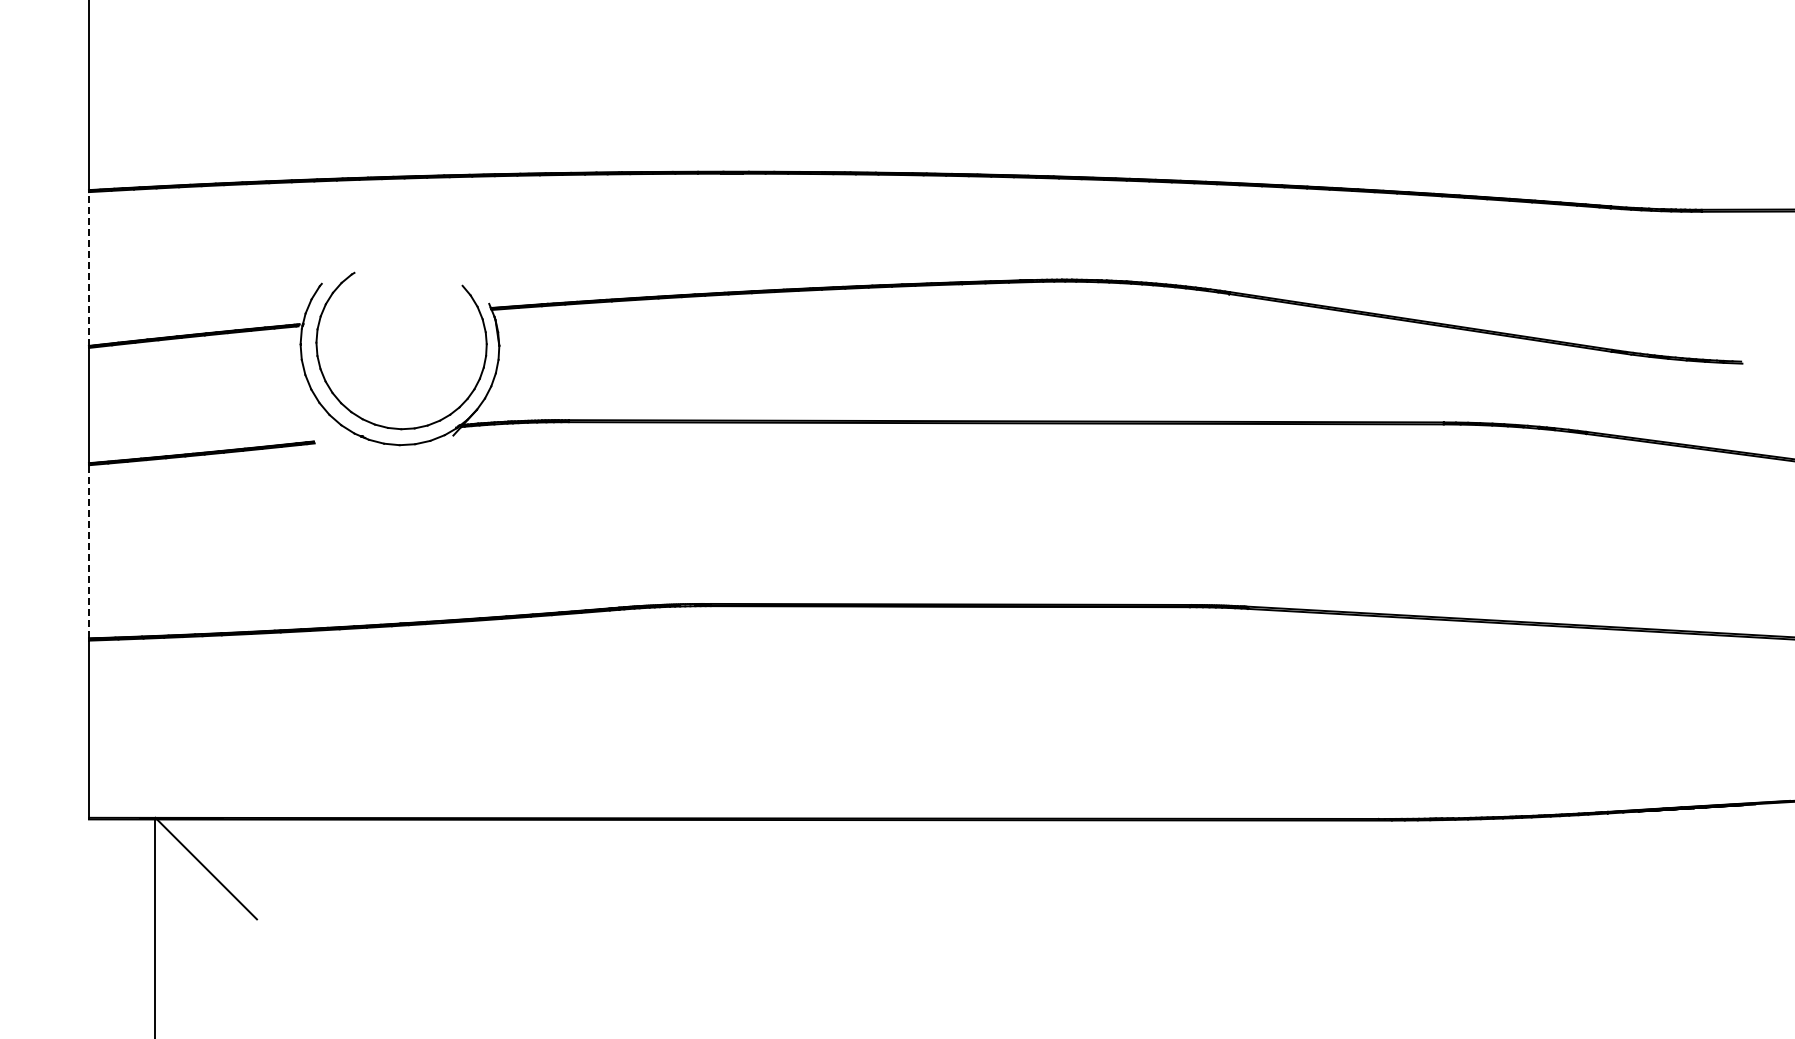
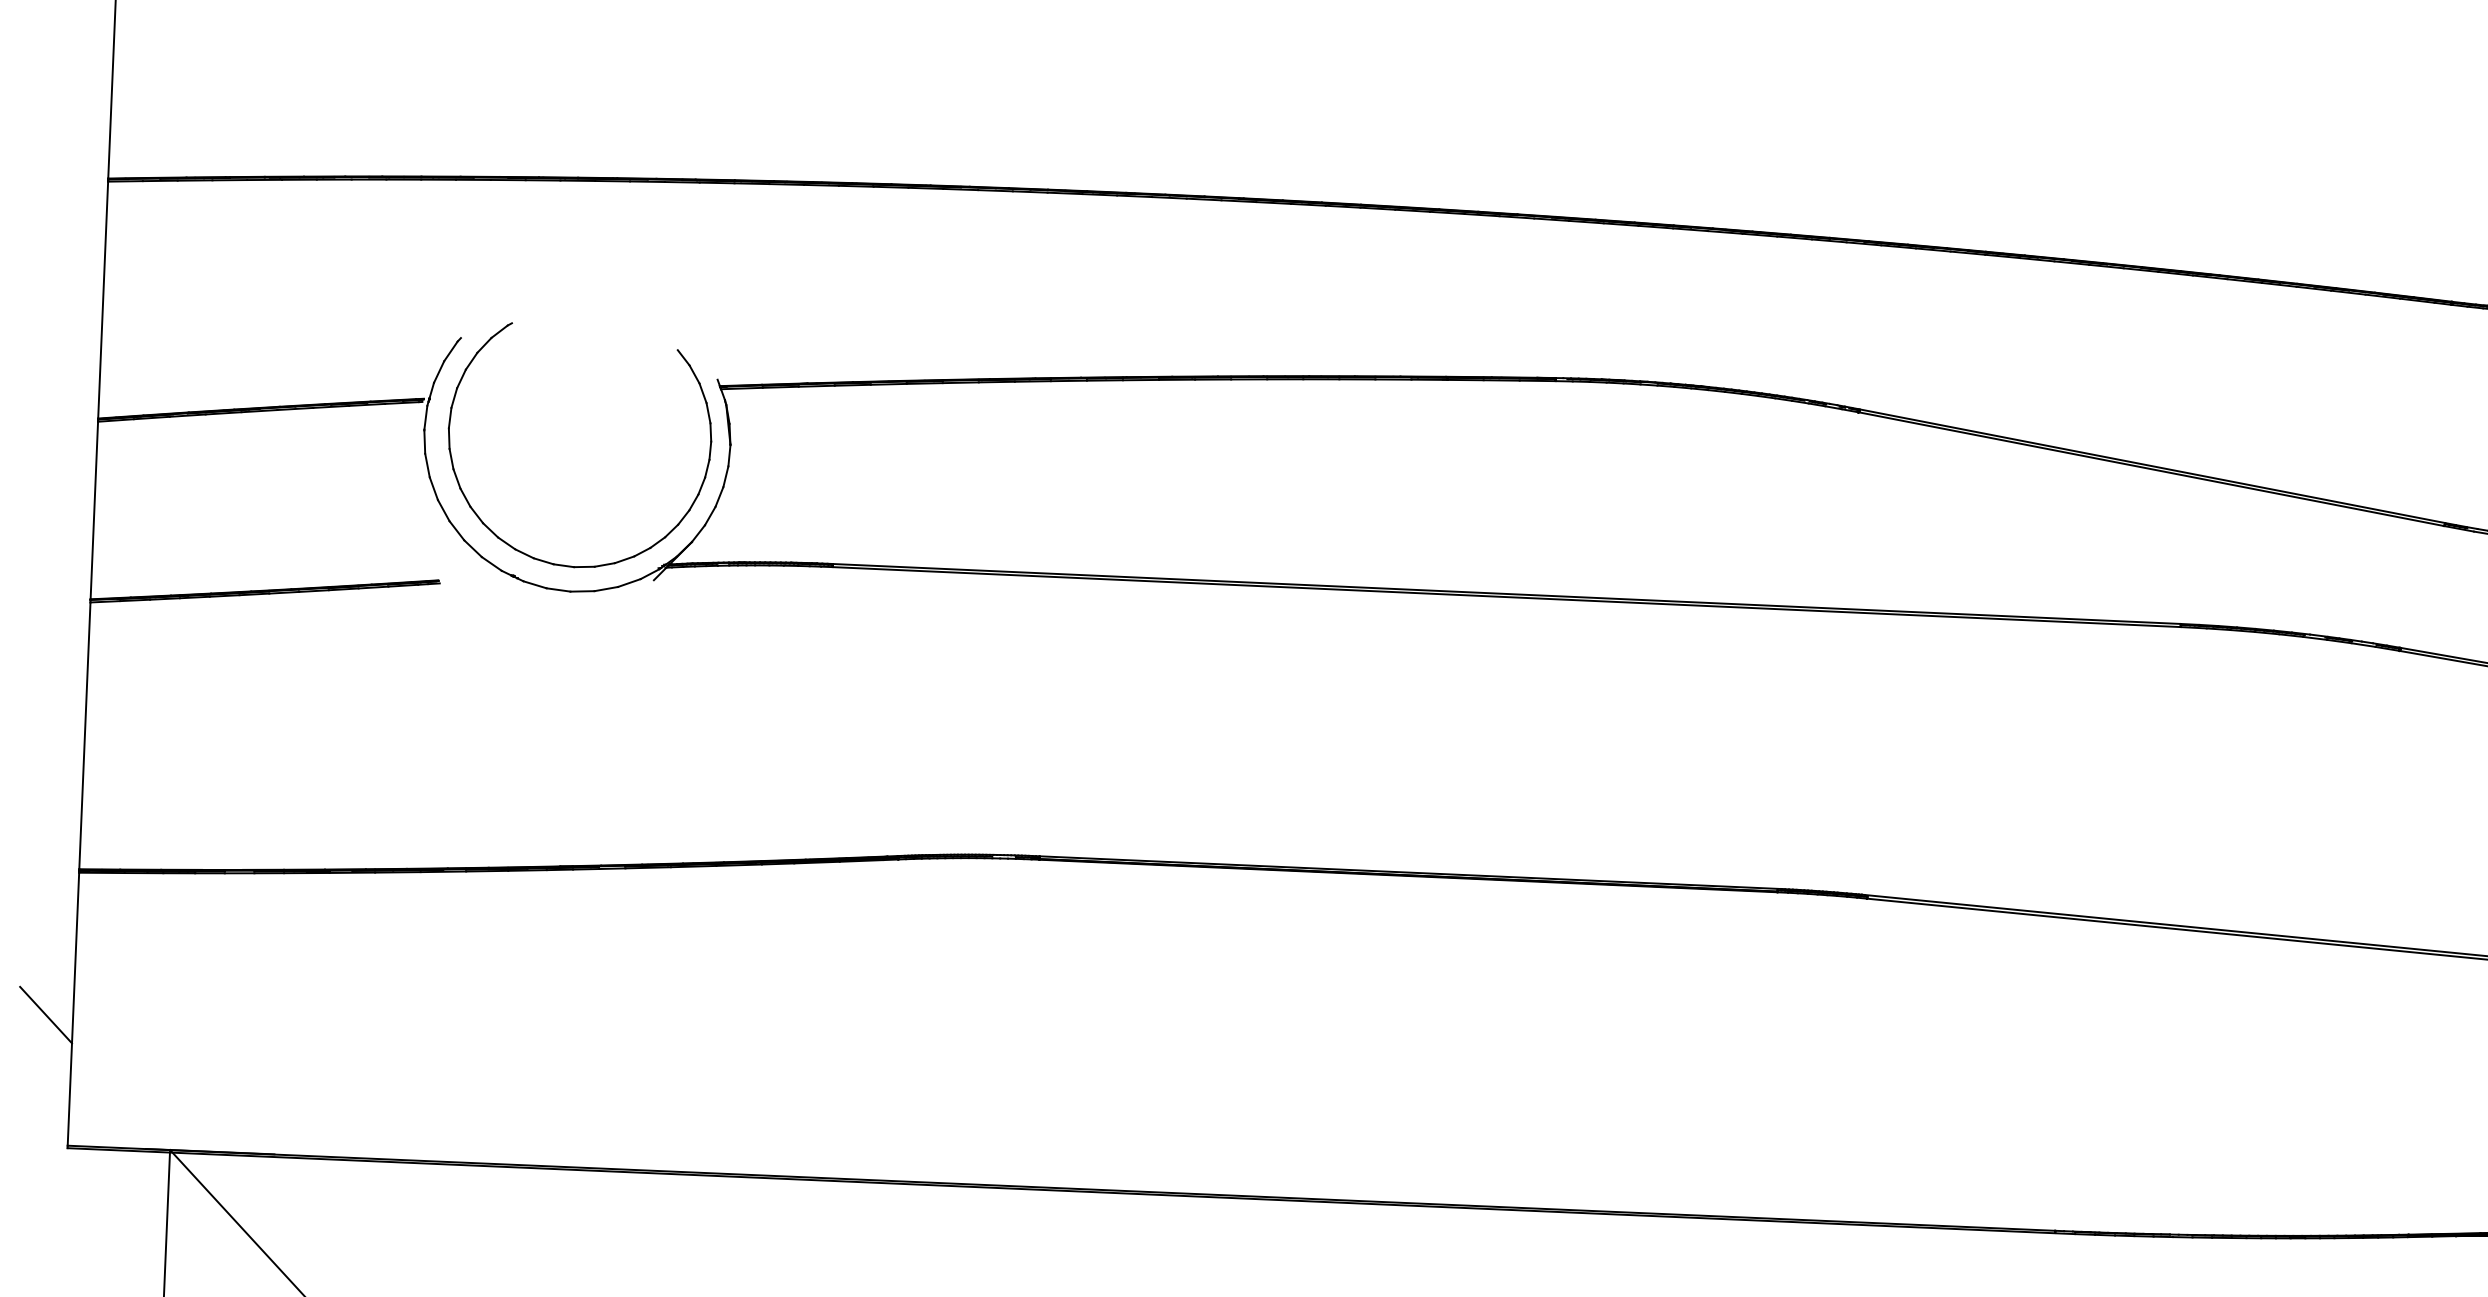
line: (88, 269) -> (102, 300), dashed -> solid
line: (88, 551) -> (84, 735), dashed -> solid
line: (70, 733) -> (44, 1014), added

